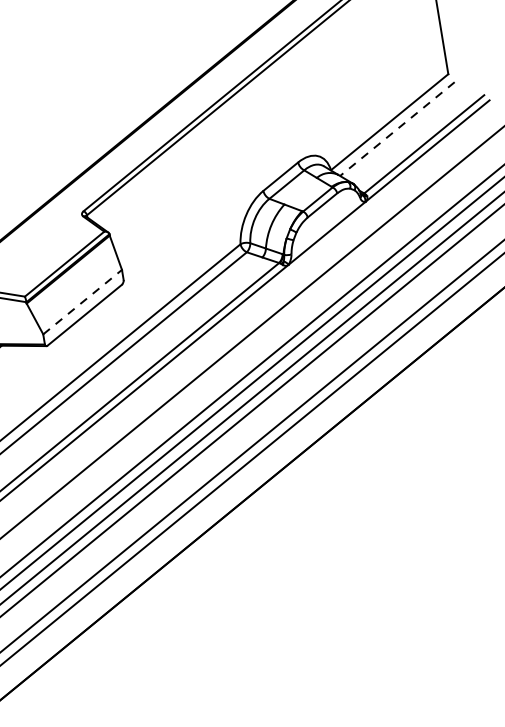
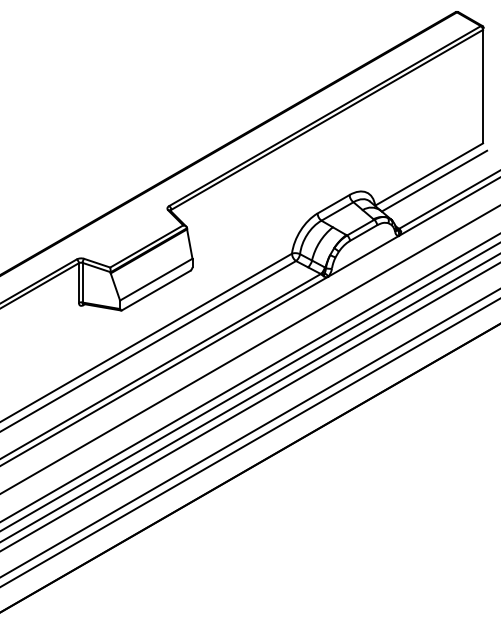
line: (397, 129) -> (434, 181), dashed -> solid
line: (82, 301) -> (156, 279), dashed -> solid

